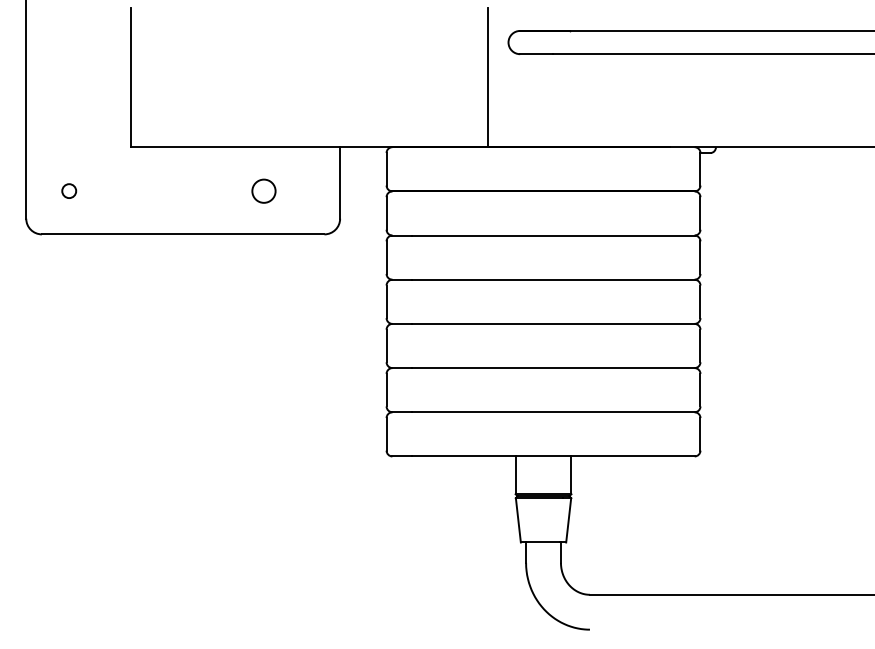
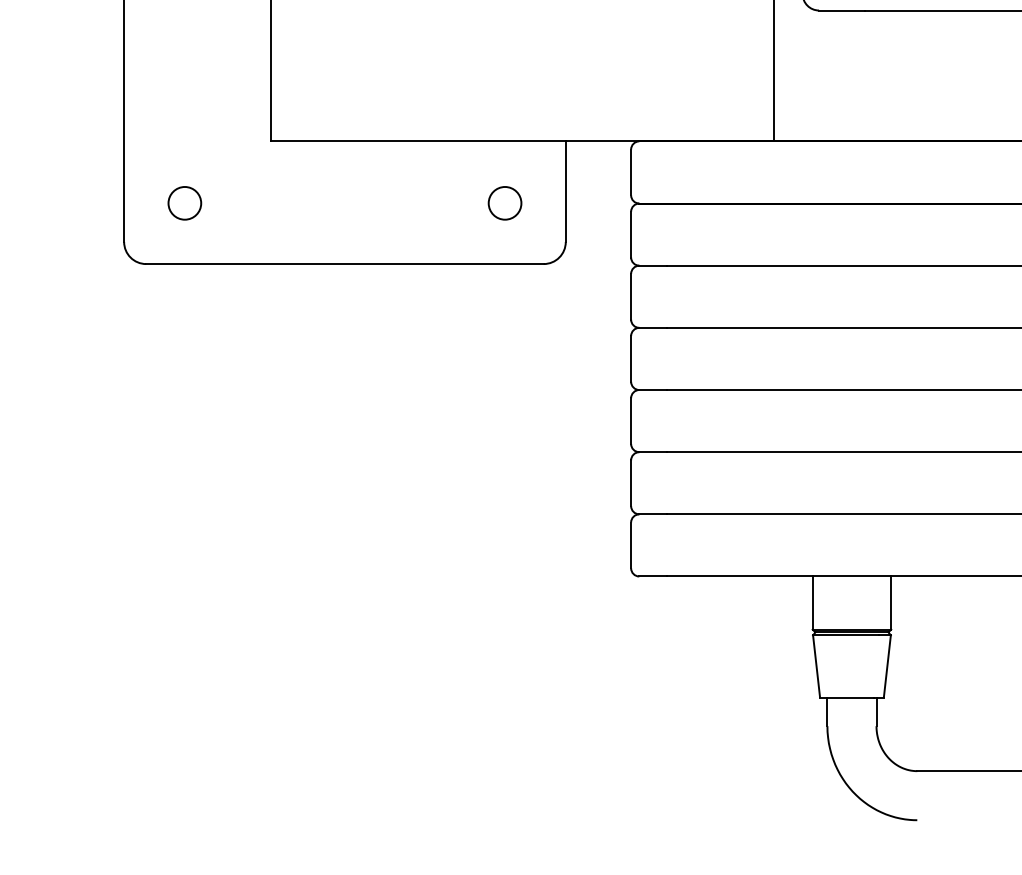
circle: (68, 190) -> (183, 202), size x1.67
circle: (263, 190) -> (504, 202), moved

